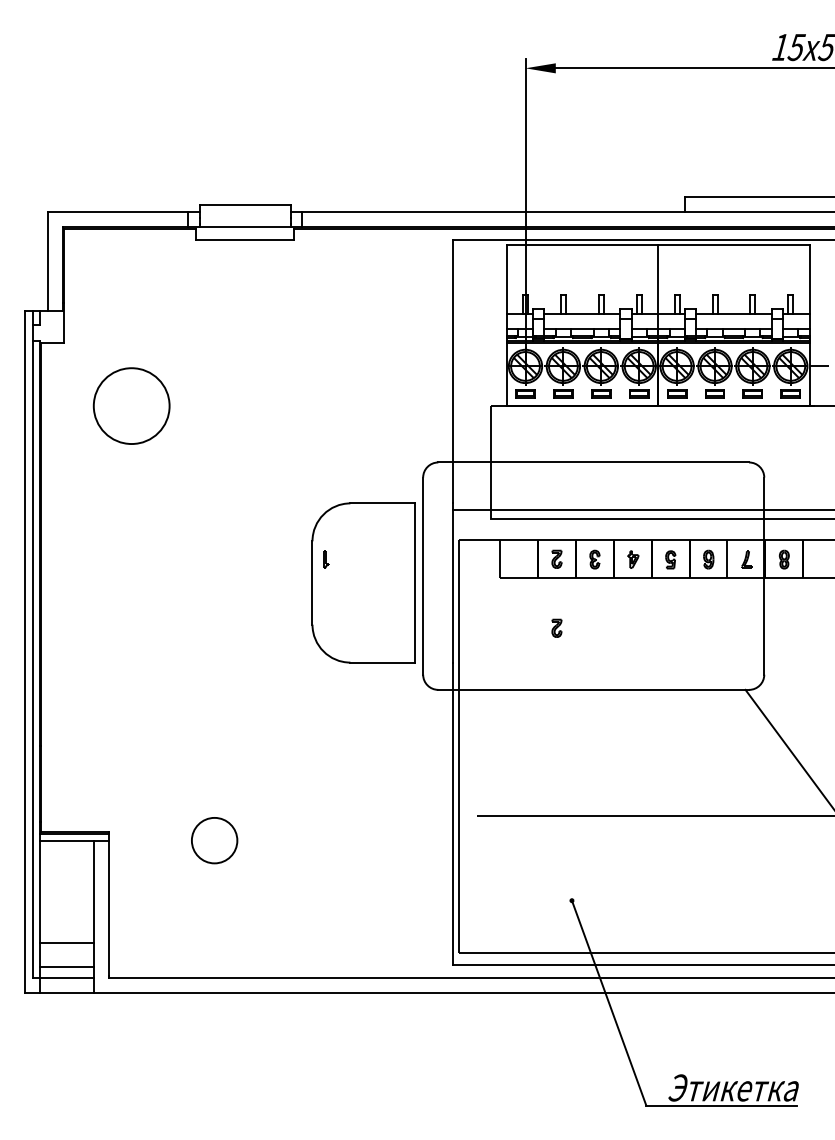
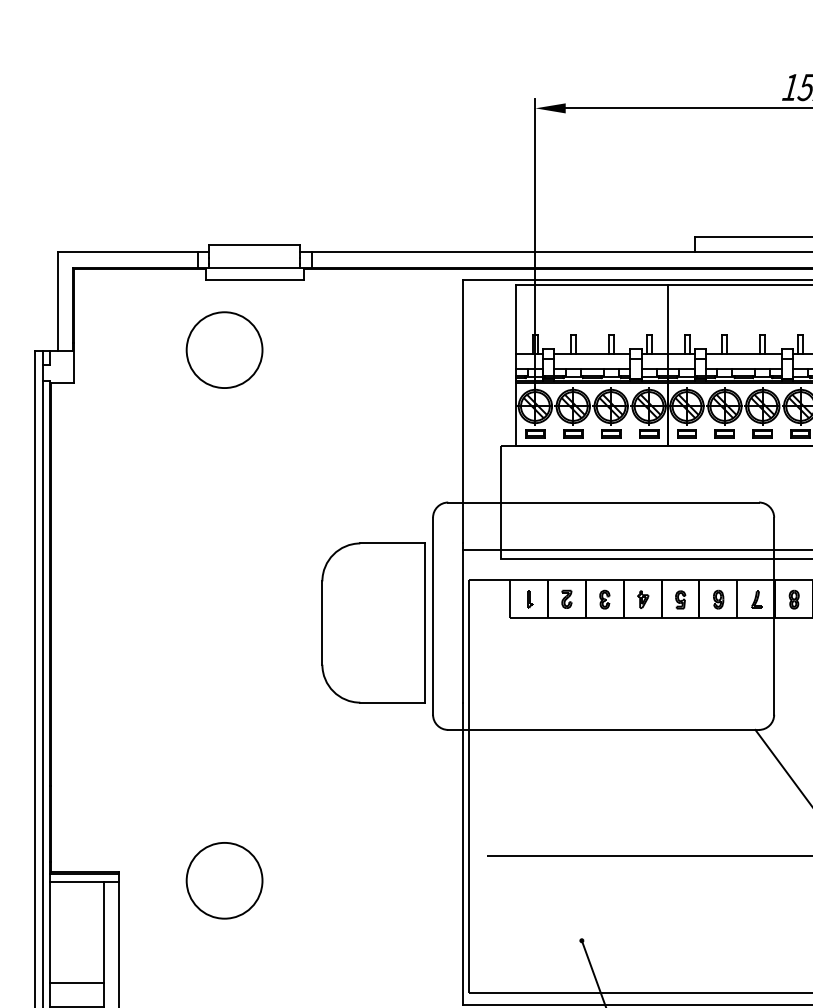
circle: (131, 405) -> (224, 349), moved
part: (326, 559) -> (530, 599), moved
part: (556, 627) -> (566, 667), removed
circle: (214, 840) -> (224, 880), size x1.67

